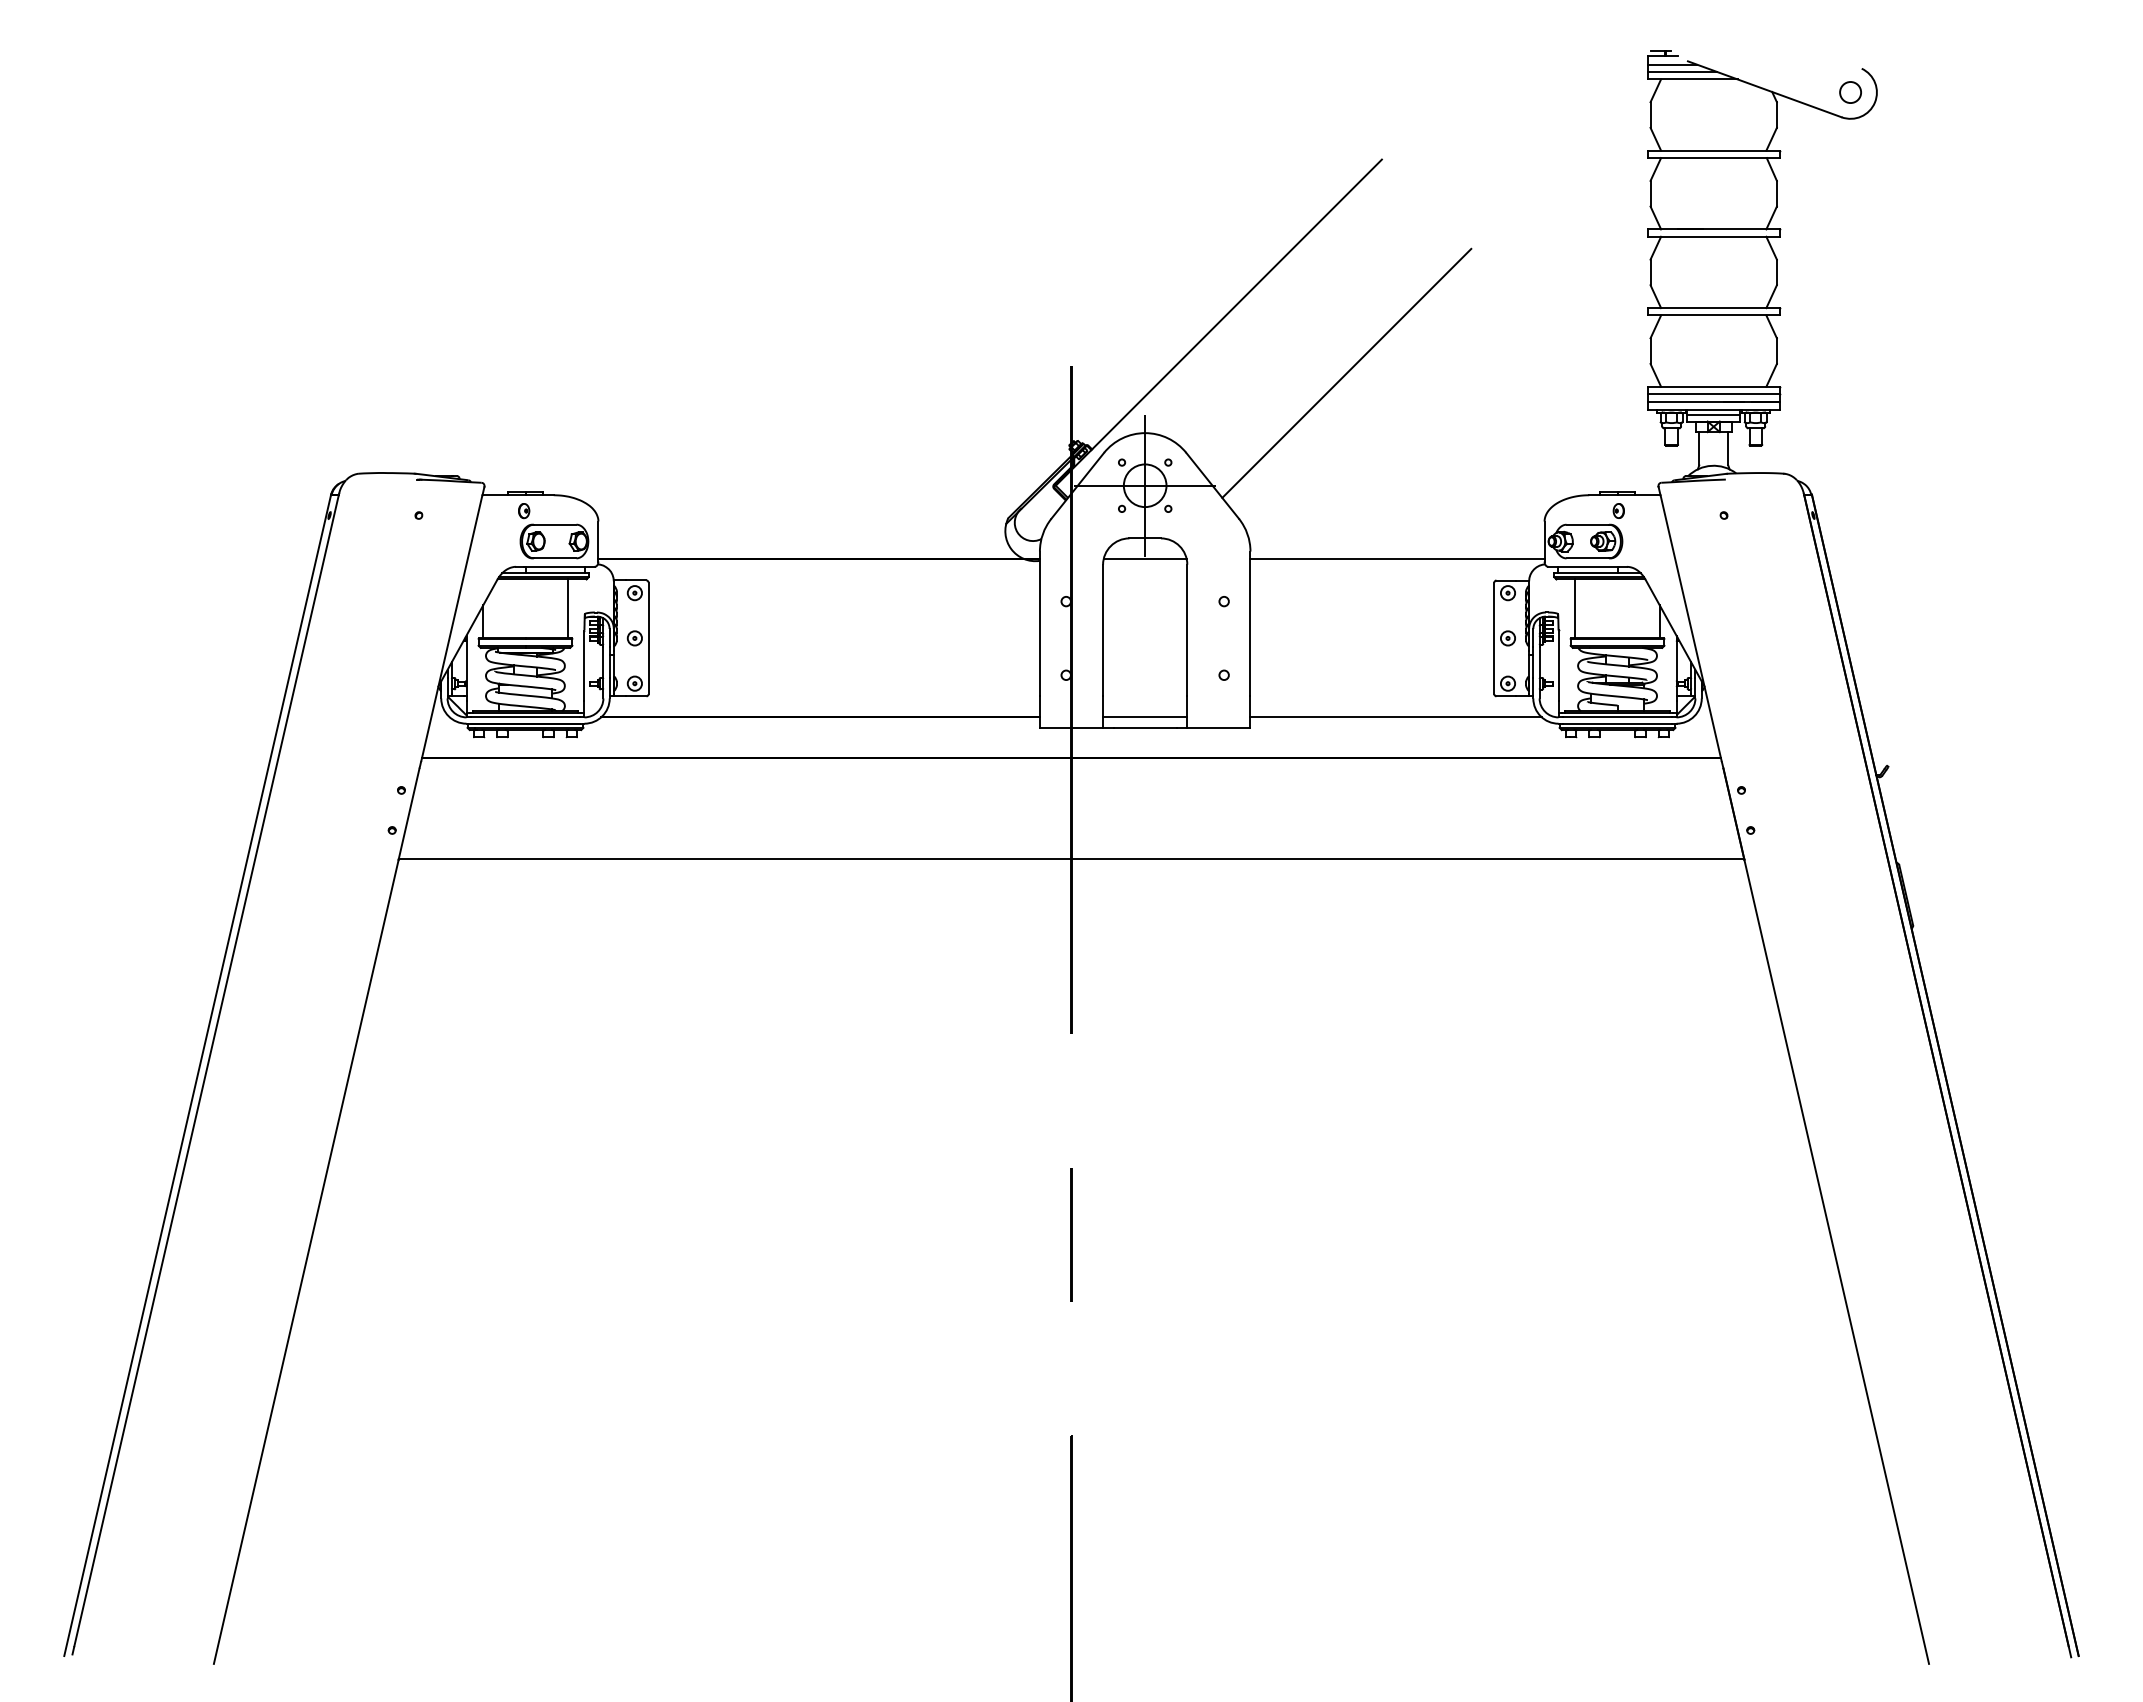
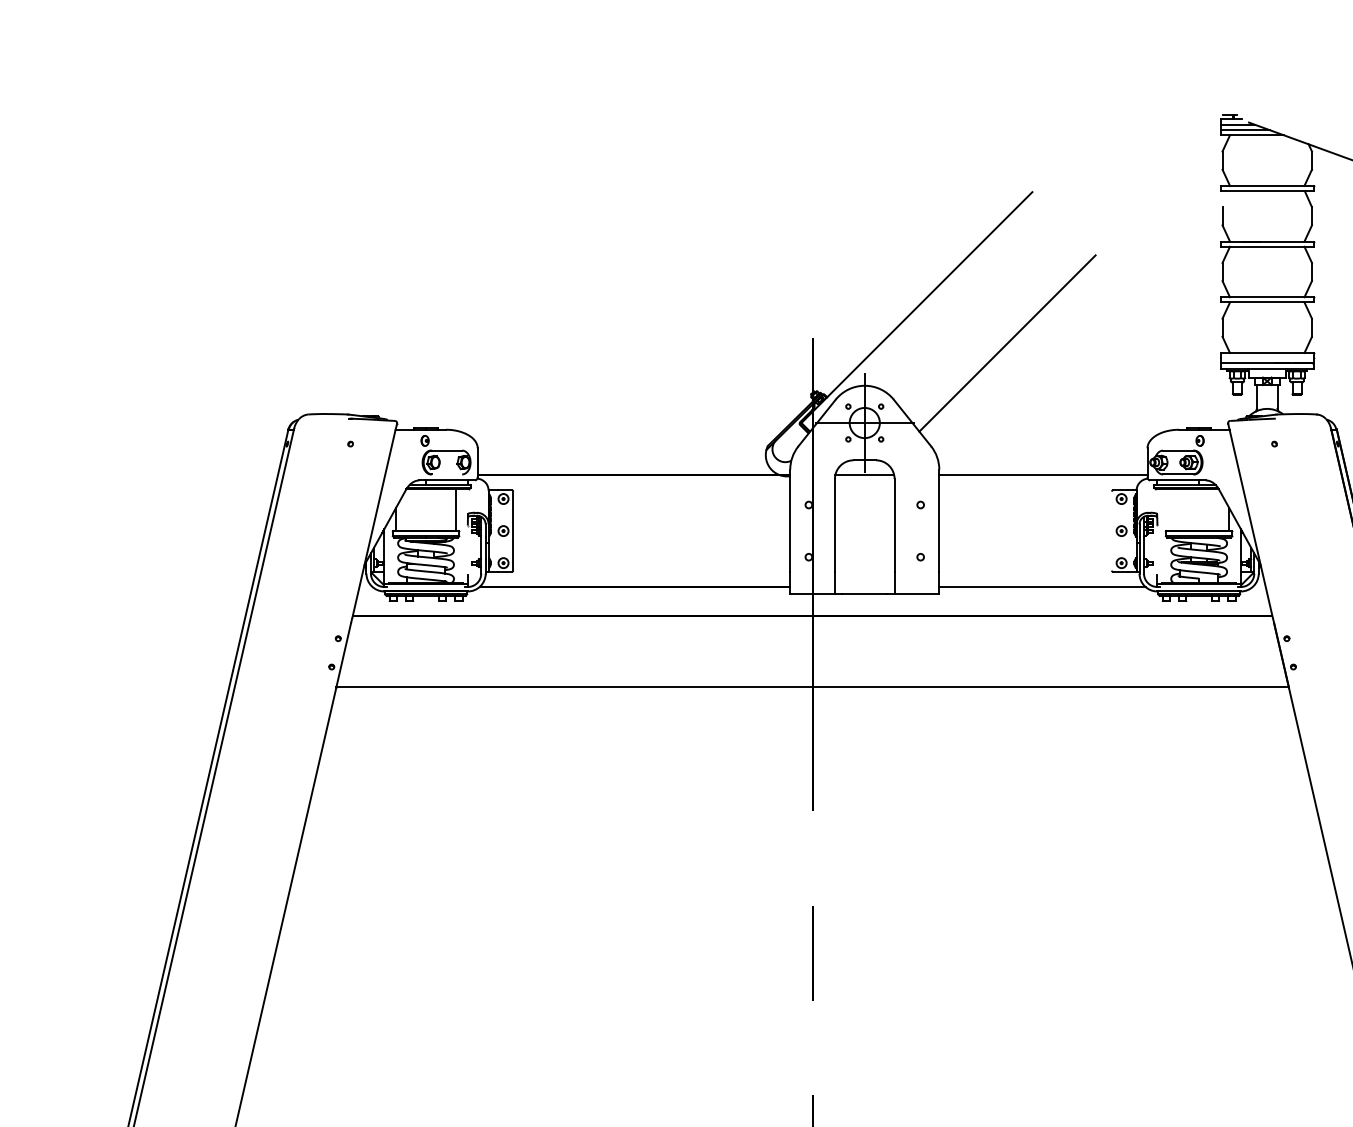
line: (1655, 169) -> (1226, 199), removed
line: (1713, 394) -> (1267, 358), removed
line: (1713, 415) -> (1267, 373), removed
line: (555, 558) -> (447, 474), removed
line: (1575, 608) -> (1169, 509), removed
line: (1494, 638) -> (1112, 531), removed
line: (584, 665) -> (467, 550), removed
line: (1558, 665) -> (1157, 550), removed
line: (525, 717) -> (426, 587), removed
line: (1145, 717) -> (864, 587), removed
line: (1617, 717) -> (1199, 587), removed

